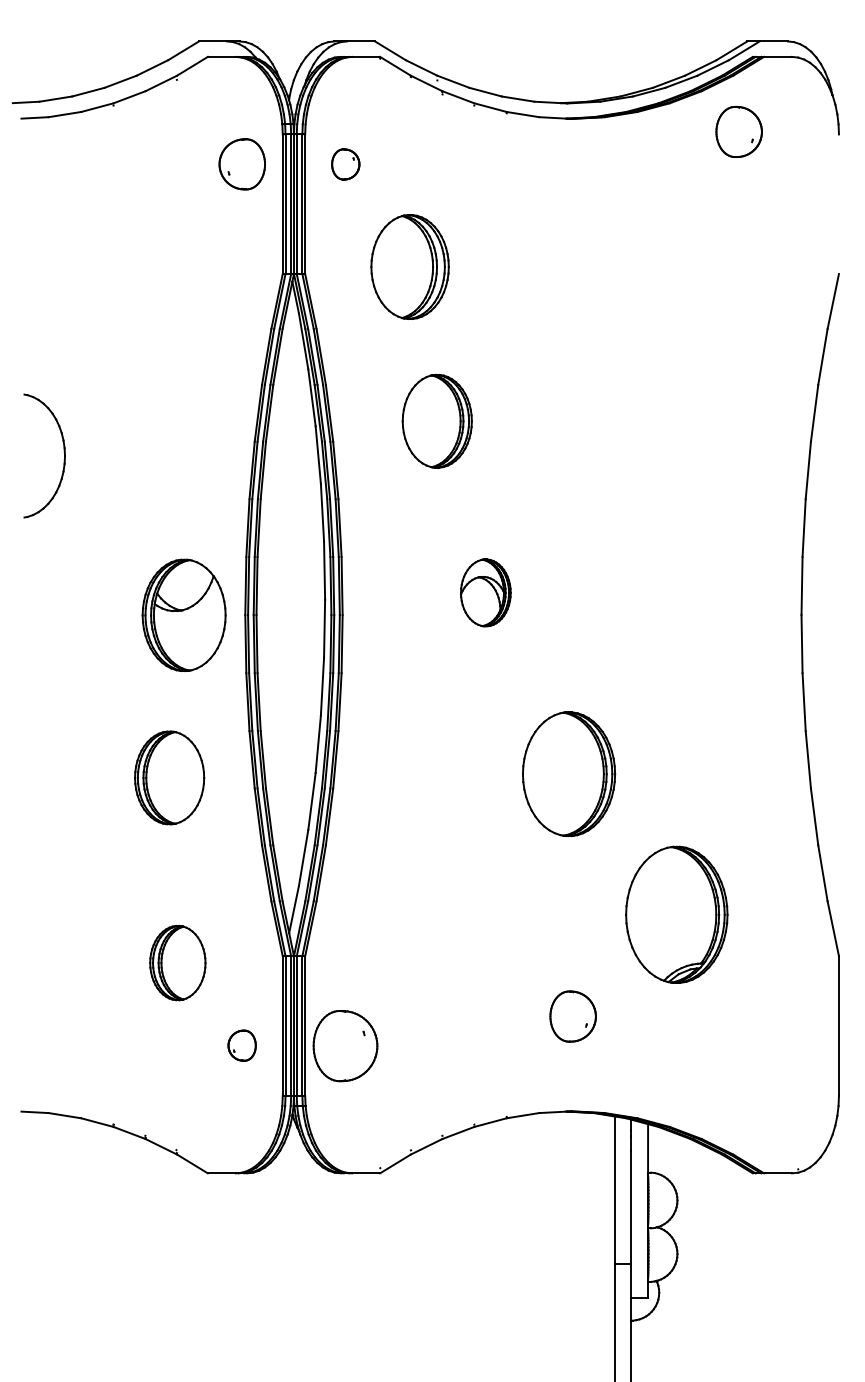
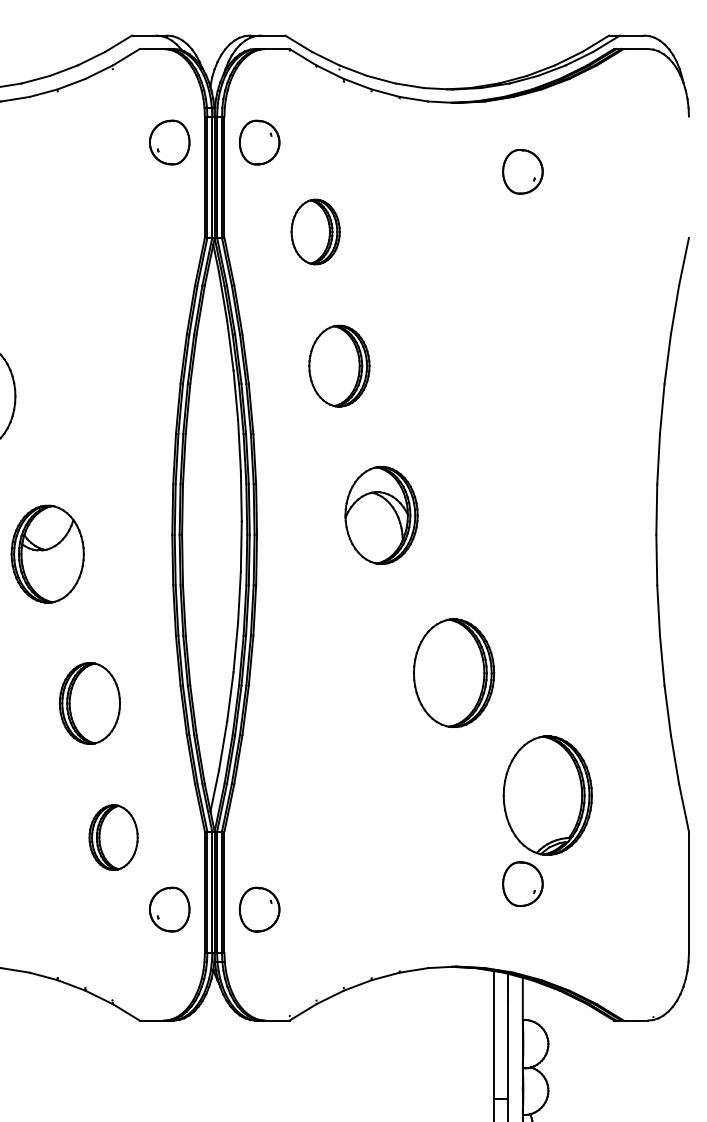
part: (738, 131) -> (522, 171), moved
part: (345, 164) -> (259, 142), size x1.67
part: (409, 267) -> (315, 232), size x0.71
part: (485, 592) -> (381, 515), size x1.67
part: (183, 614) -> (47, 553), moved
part: (169, 777) -> (89, 703), moved
part: (572, 1016) -> (522, 884), moved
part: (241, 1045) -> (169, 909), size x1.67
part: (345, 1045) -> (259, 909), size x0.71

